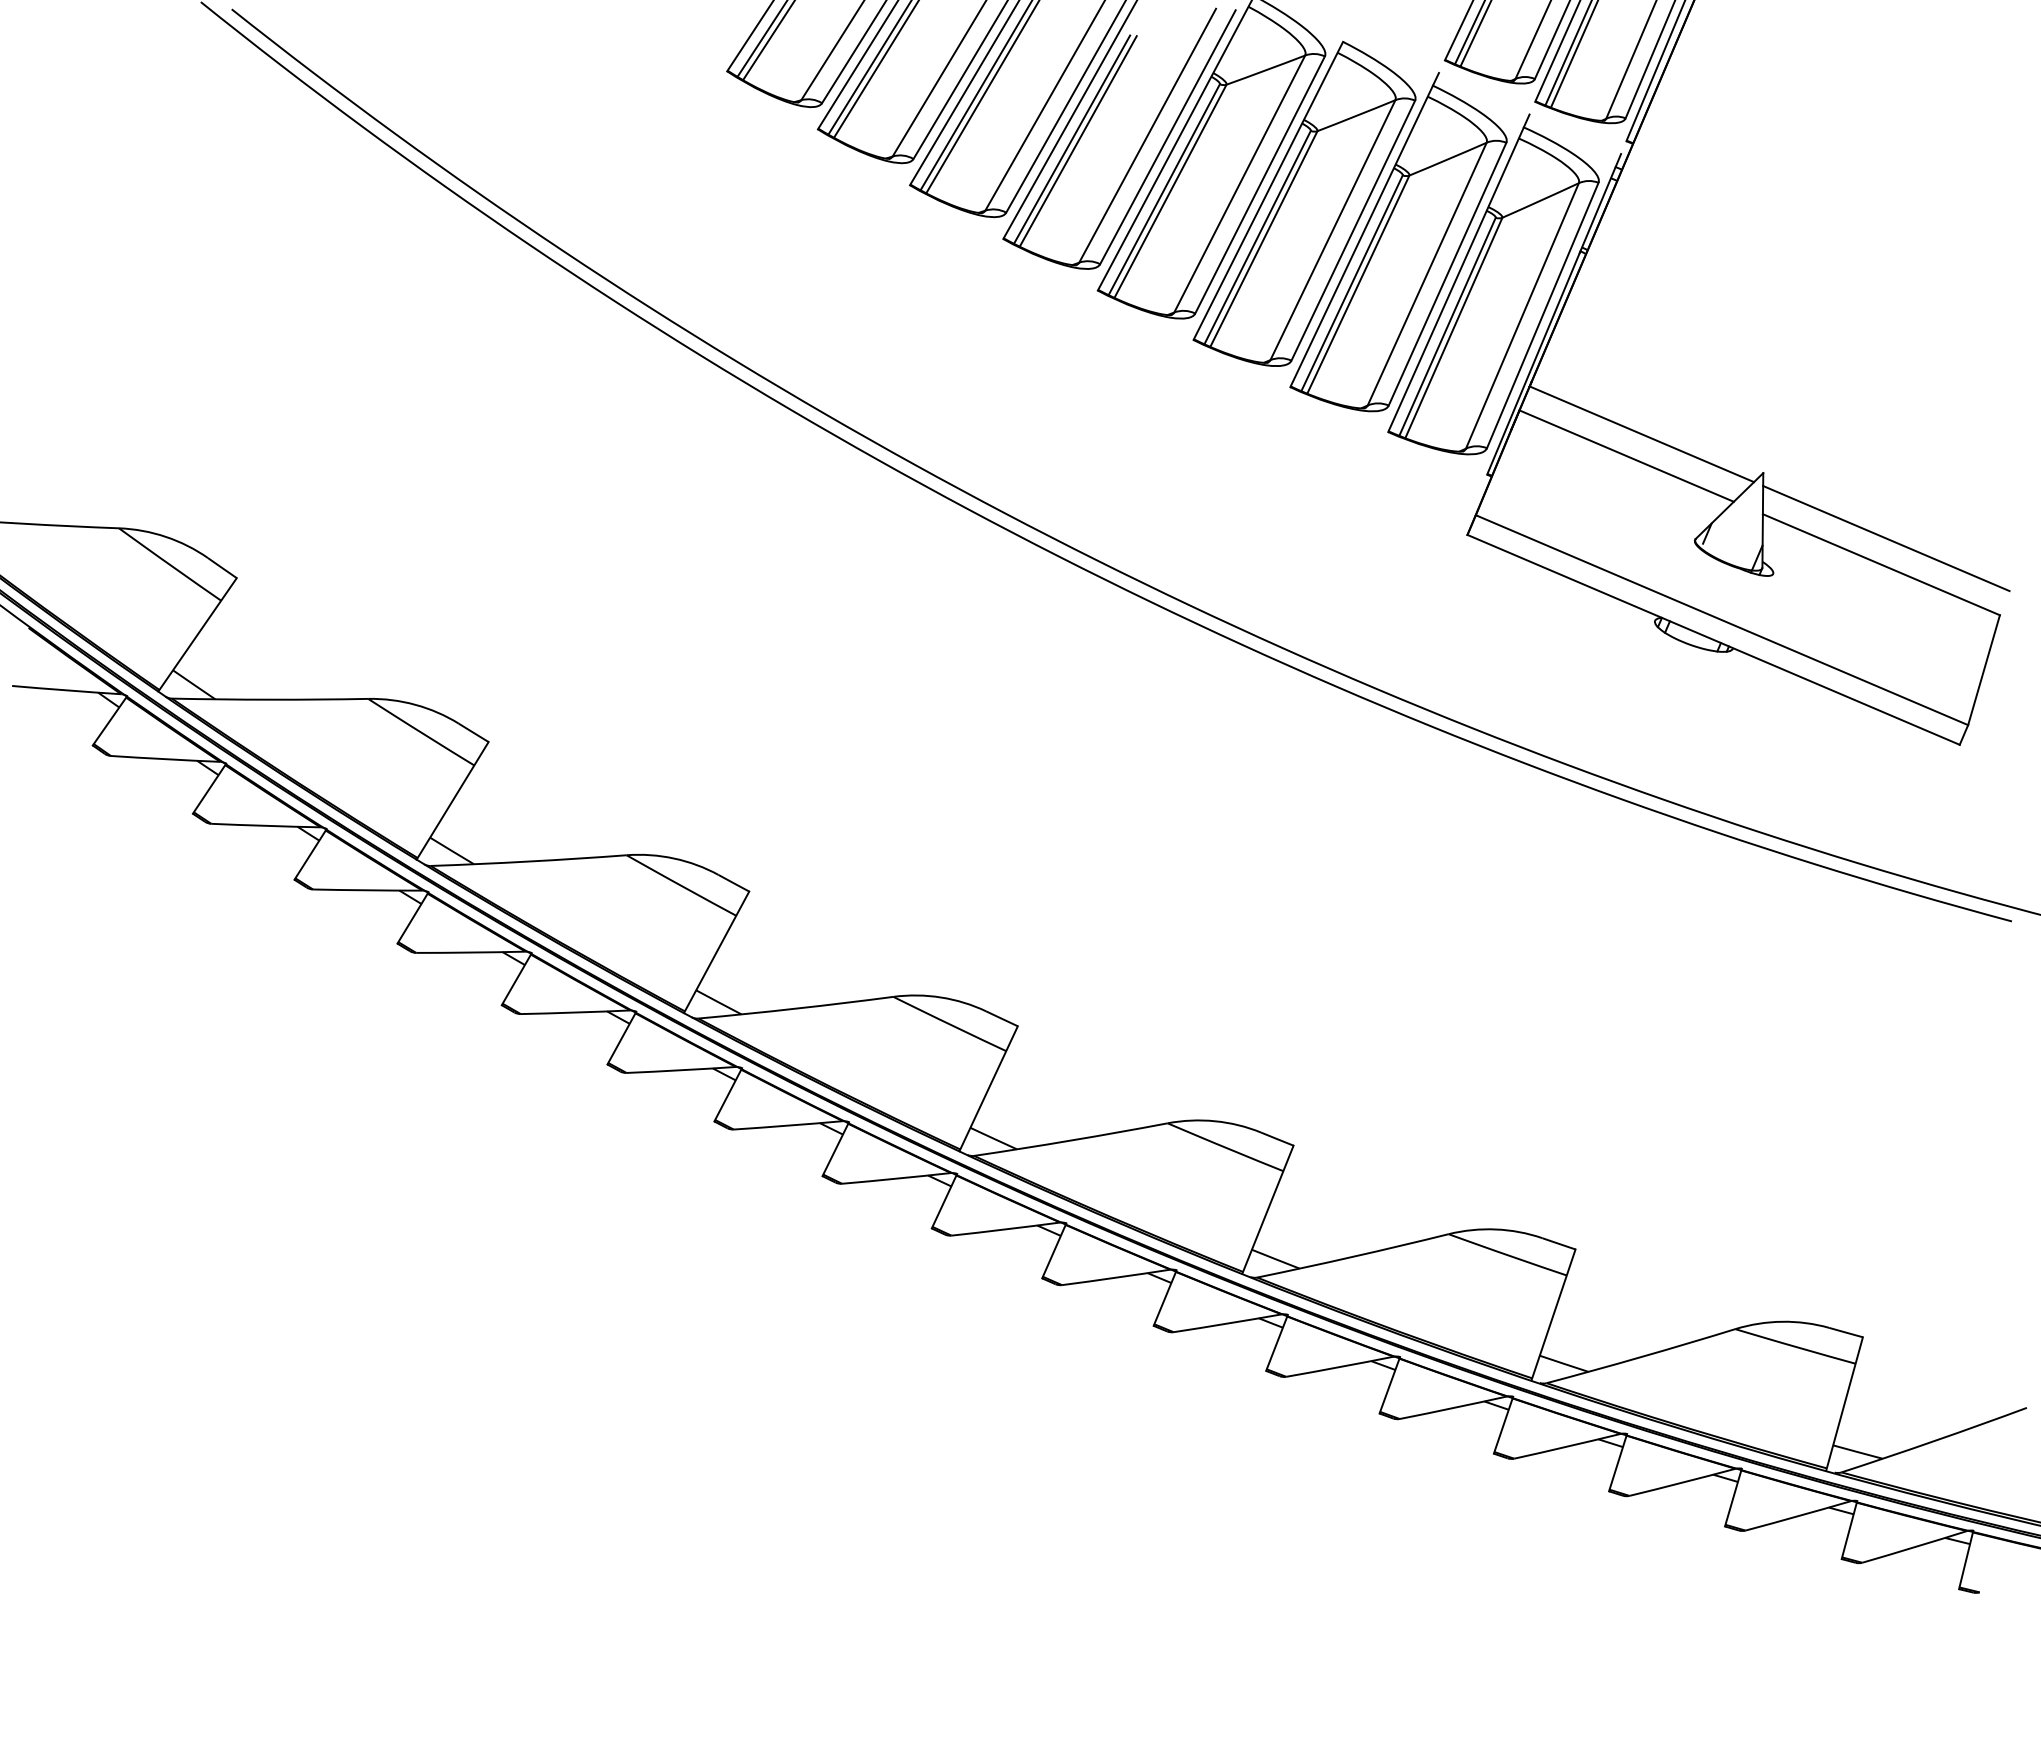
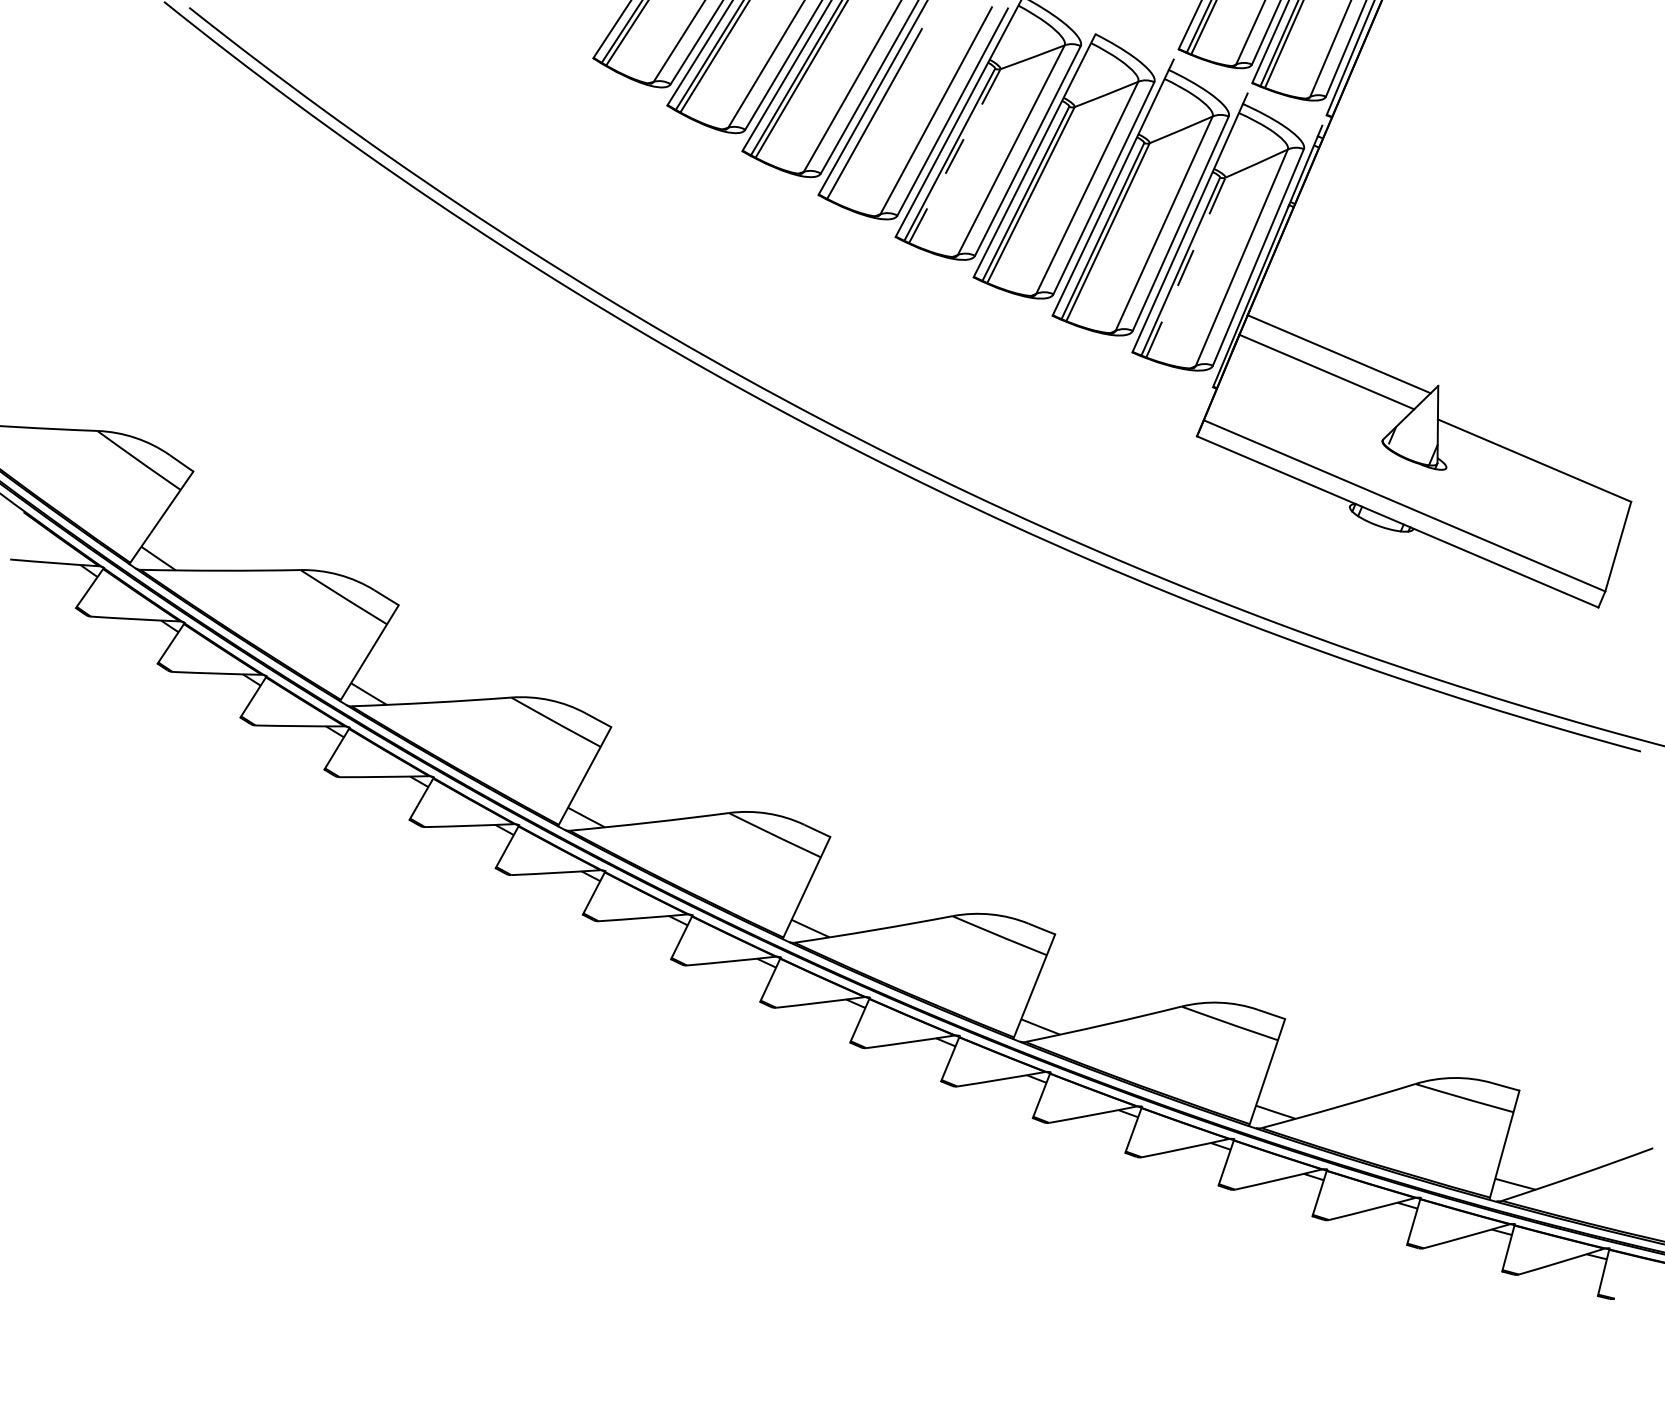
line: (1077, 141) -> (878, 115), removed
line: (1170, 190) -> (954, 155), solid -> dashed
line: (1454, 327) -> (1186, 267), solid -> dashed
line: (1886, 538) -> (1538, 439), removed

